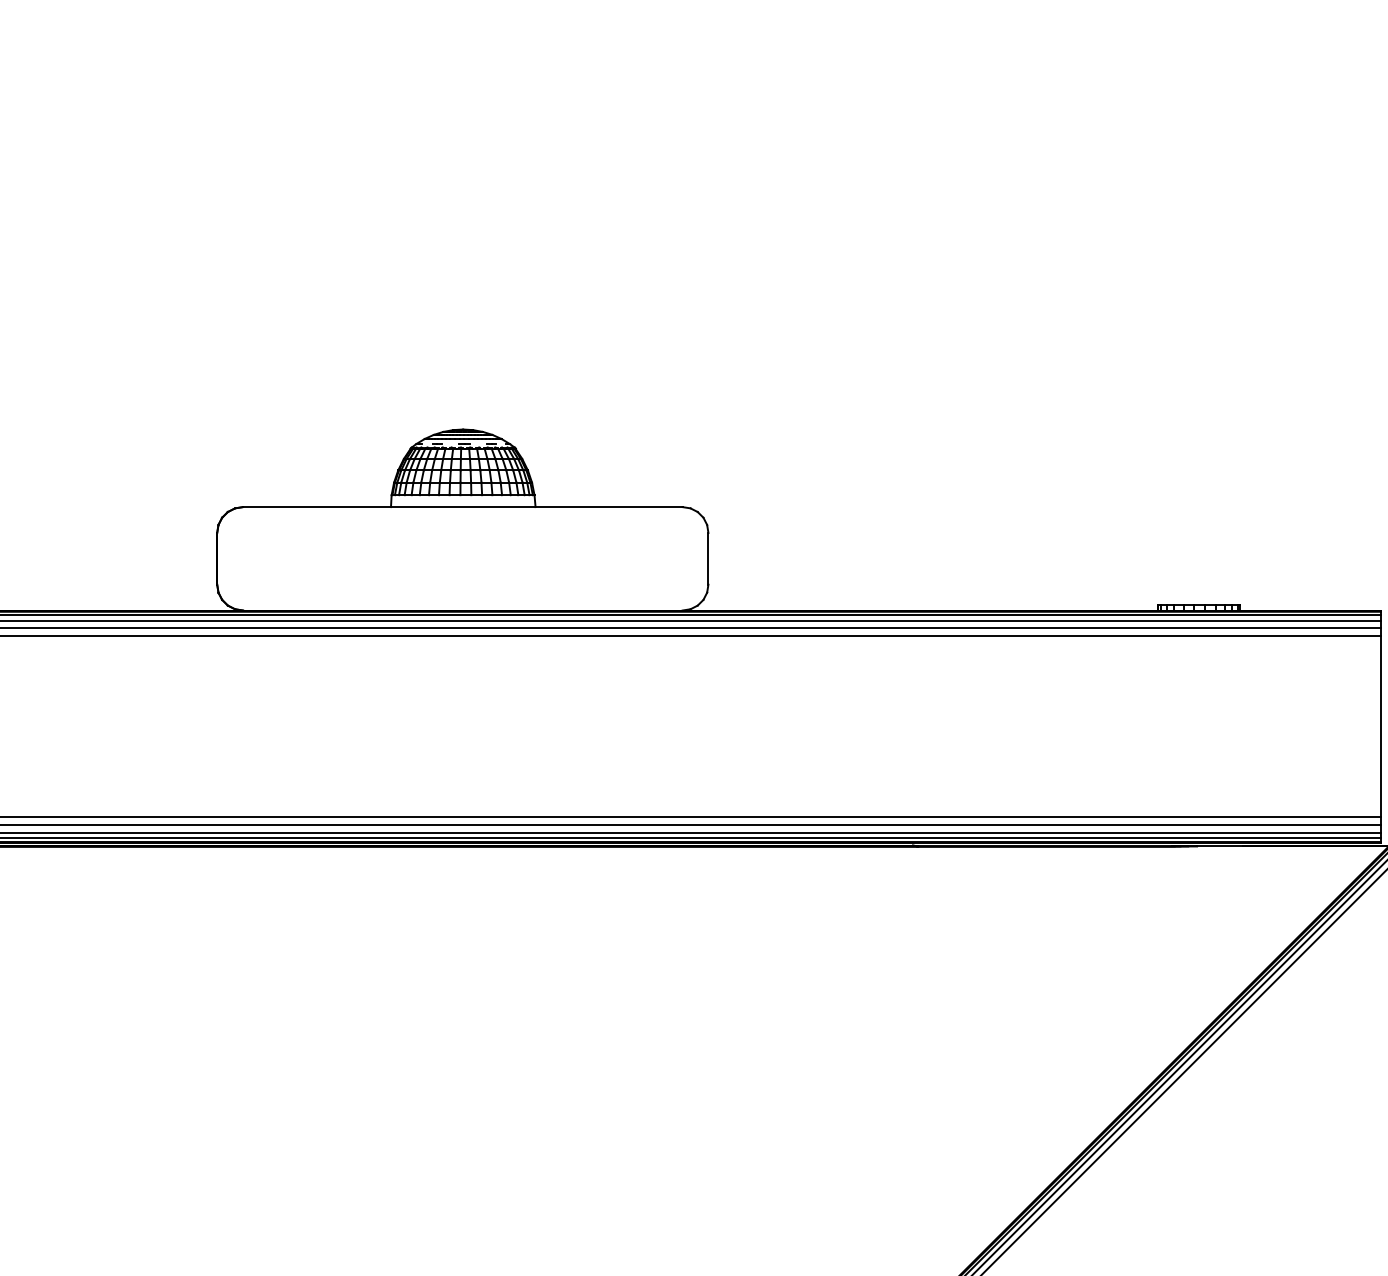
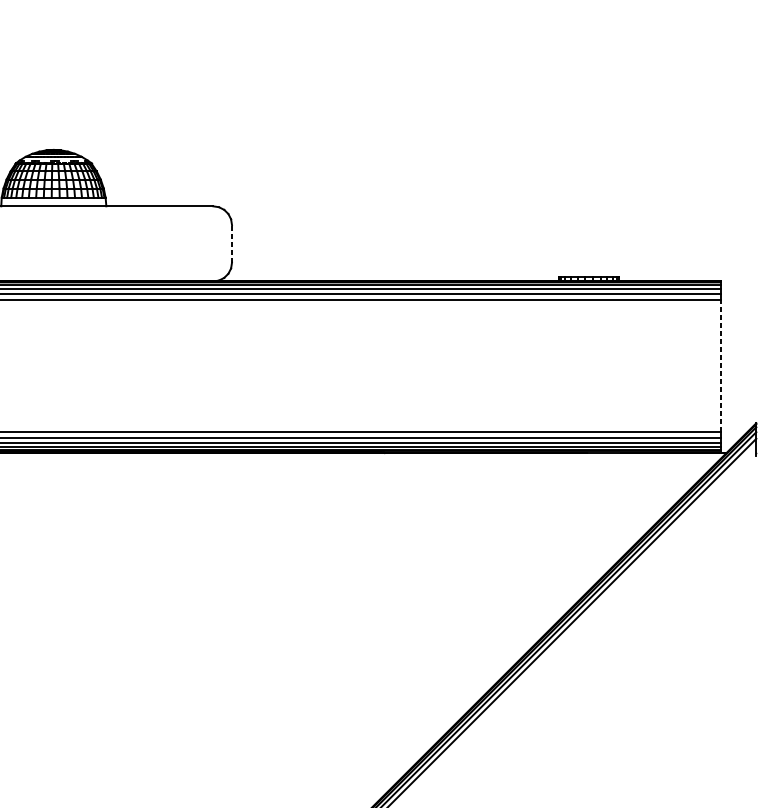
line: (708, 558) -> (232, 243), solid -> dashed
line: (1380, 726) -> (720, 365), solid -> dashed

